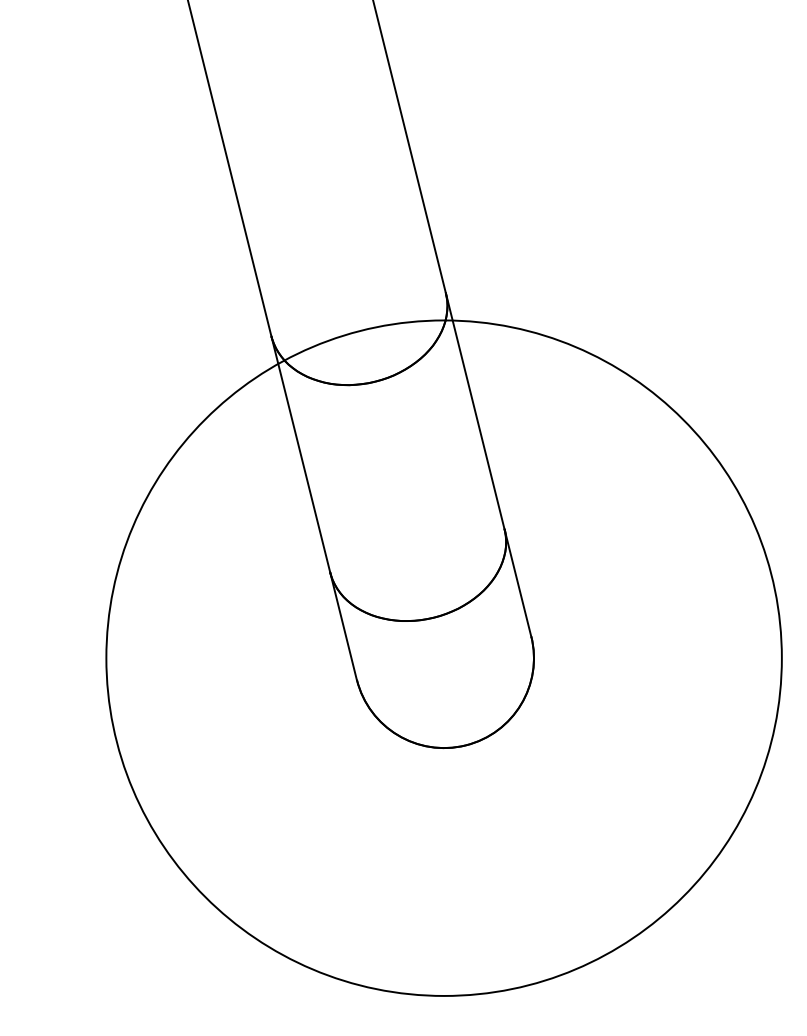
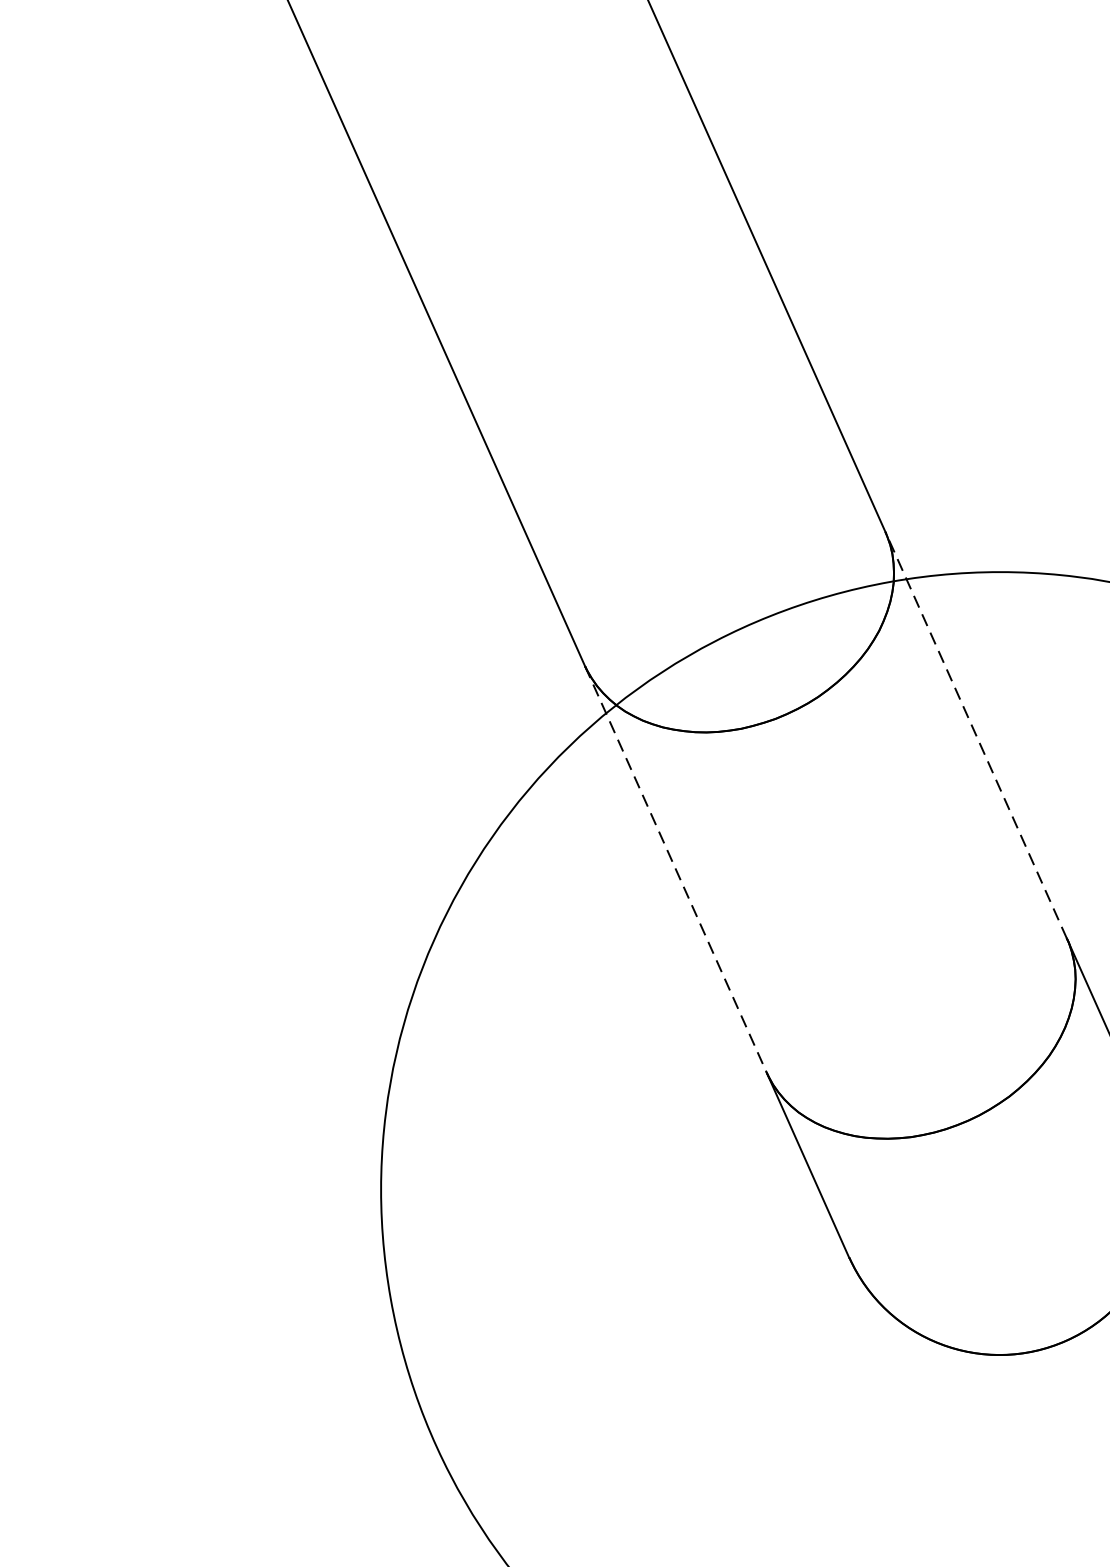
line: (475, 411) -> (976, 735), solid -> dashed
line: (300, 454) -> (675, 869), solid -> dashed

